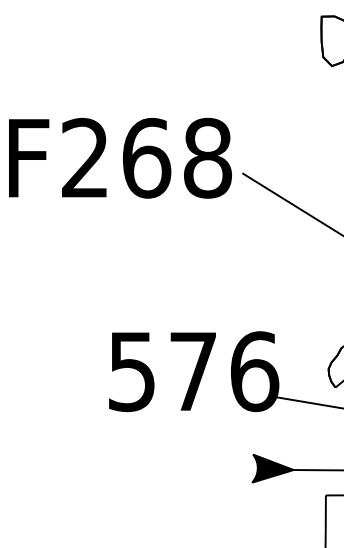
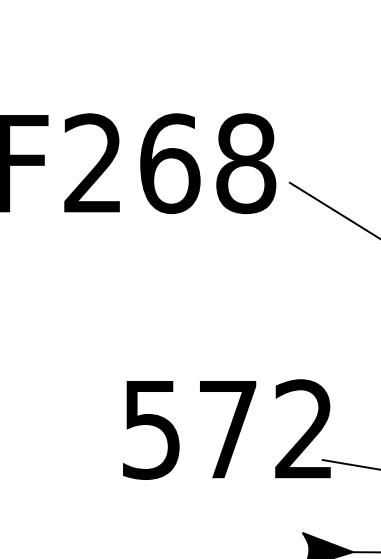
text: (254, 371) -> (304, 429), 576 -> 572

